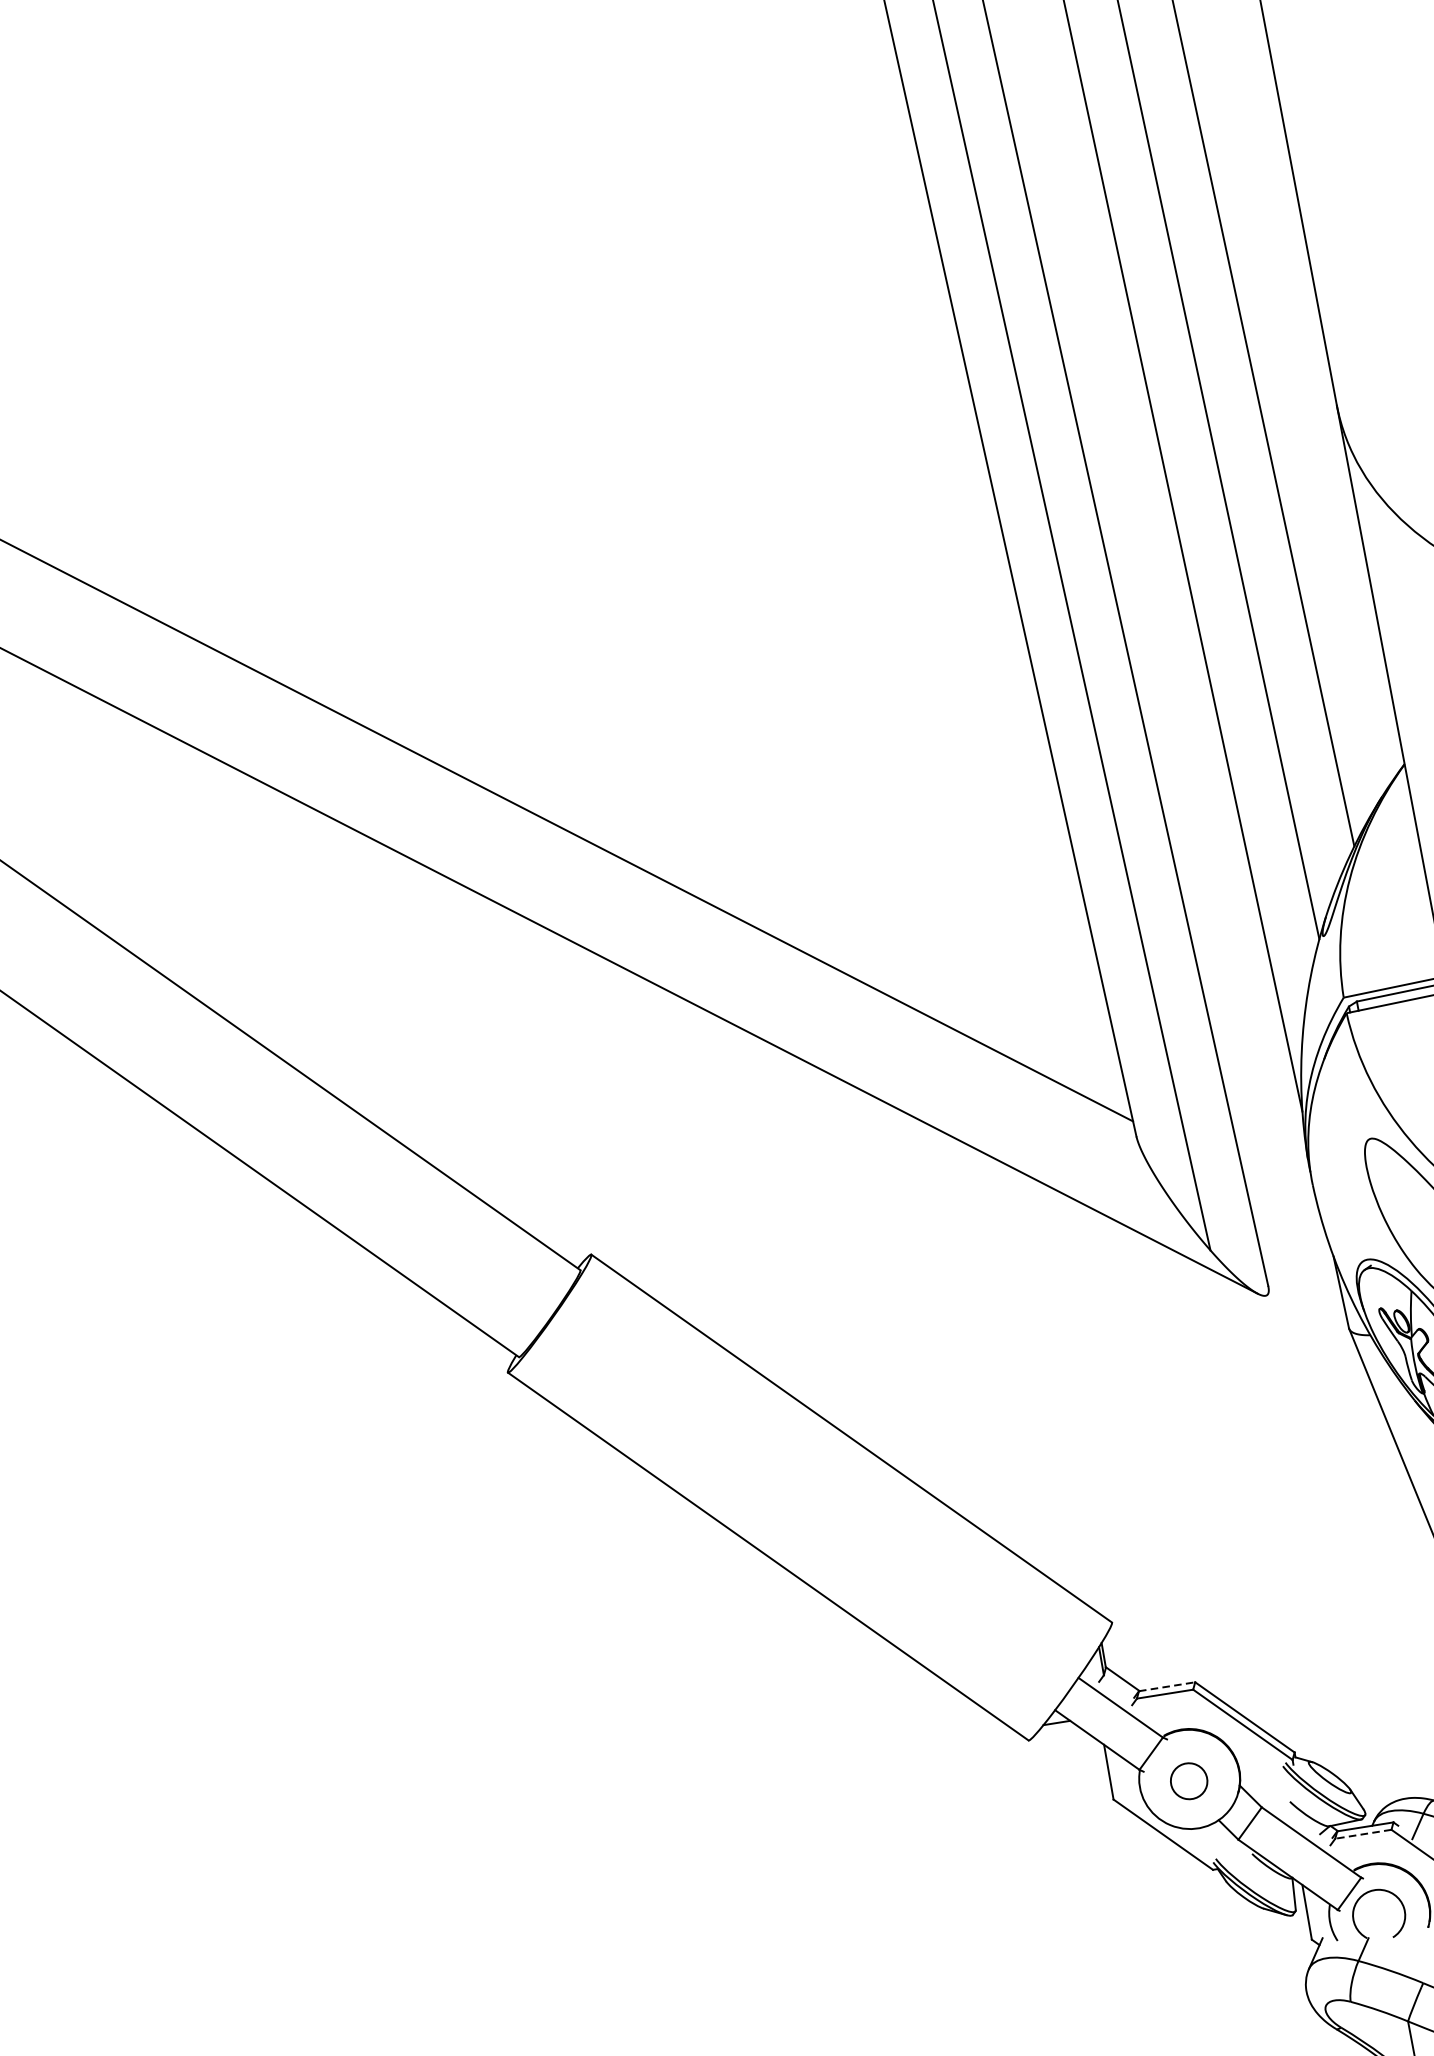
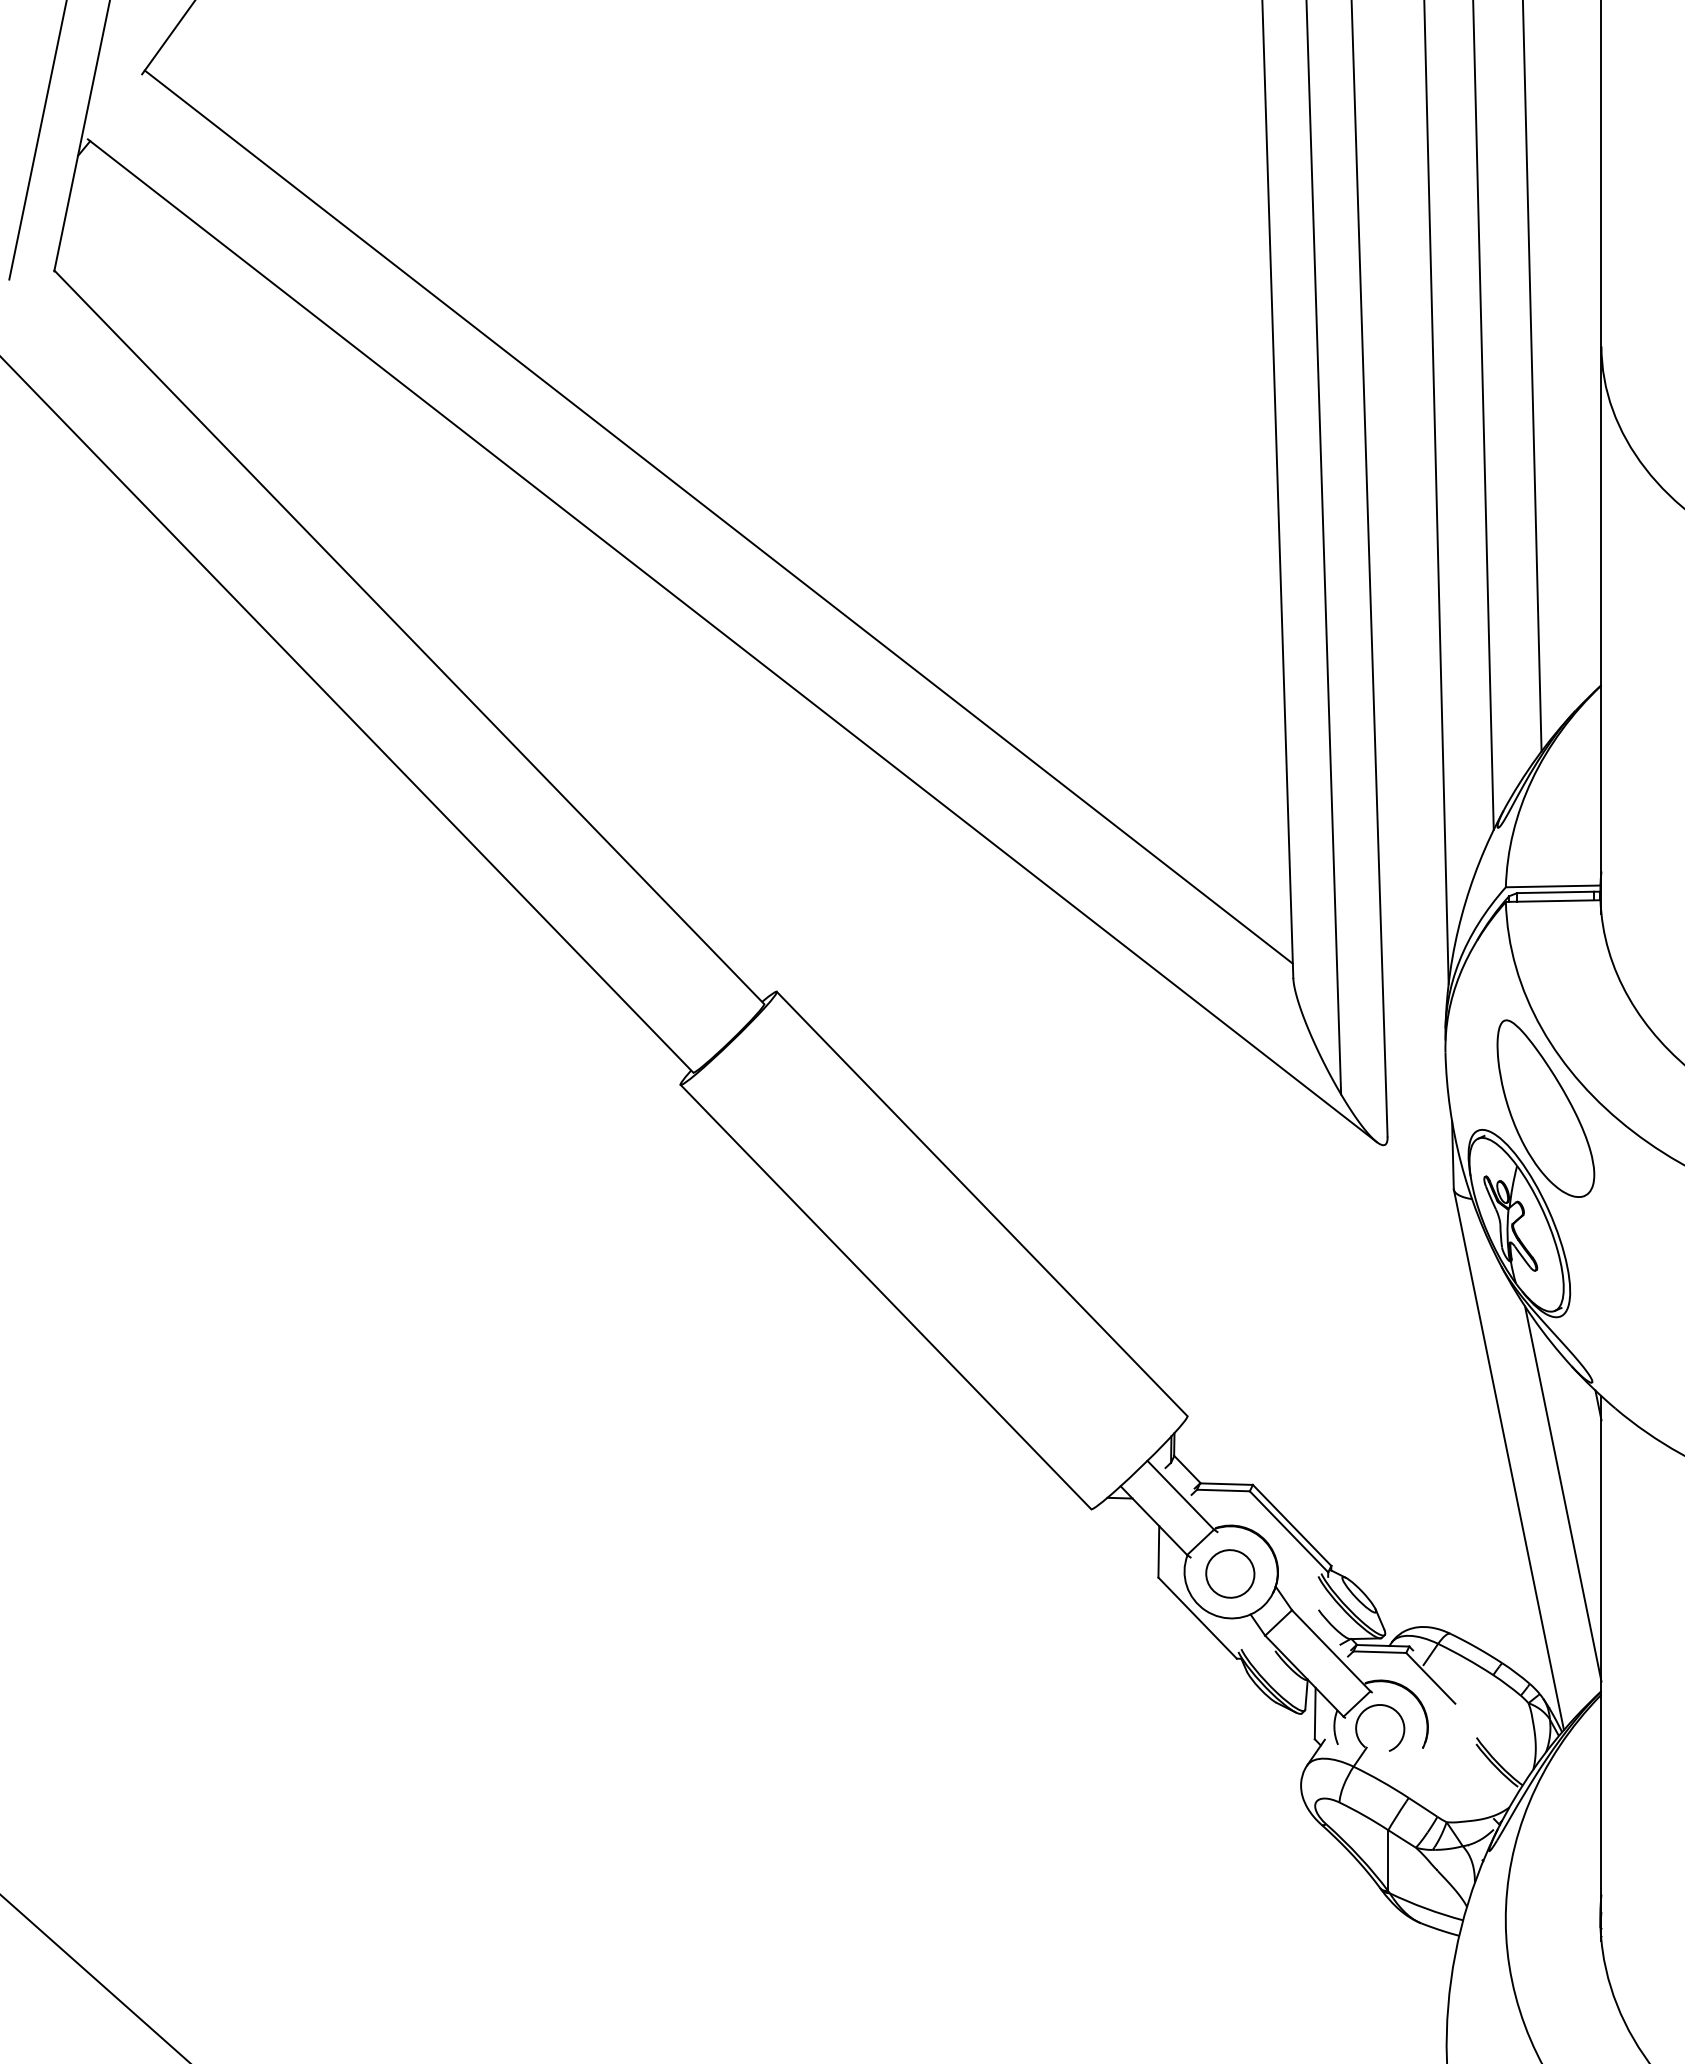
line: (1168, 1686) -> (1227, 1484), dashed -> solid
part: (1189, 1780) -> (1230, 1573), size x1.43
line: (1363, 1834) -> (1379, 1652), dashed -> solid

